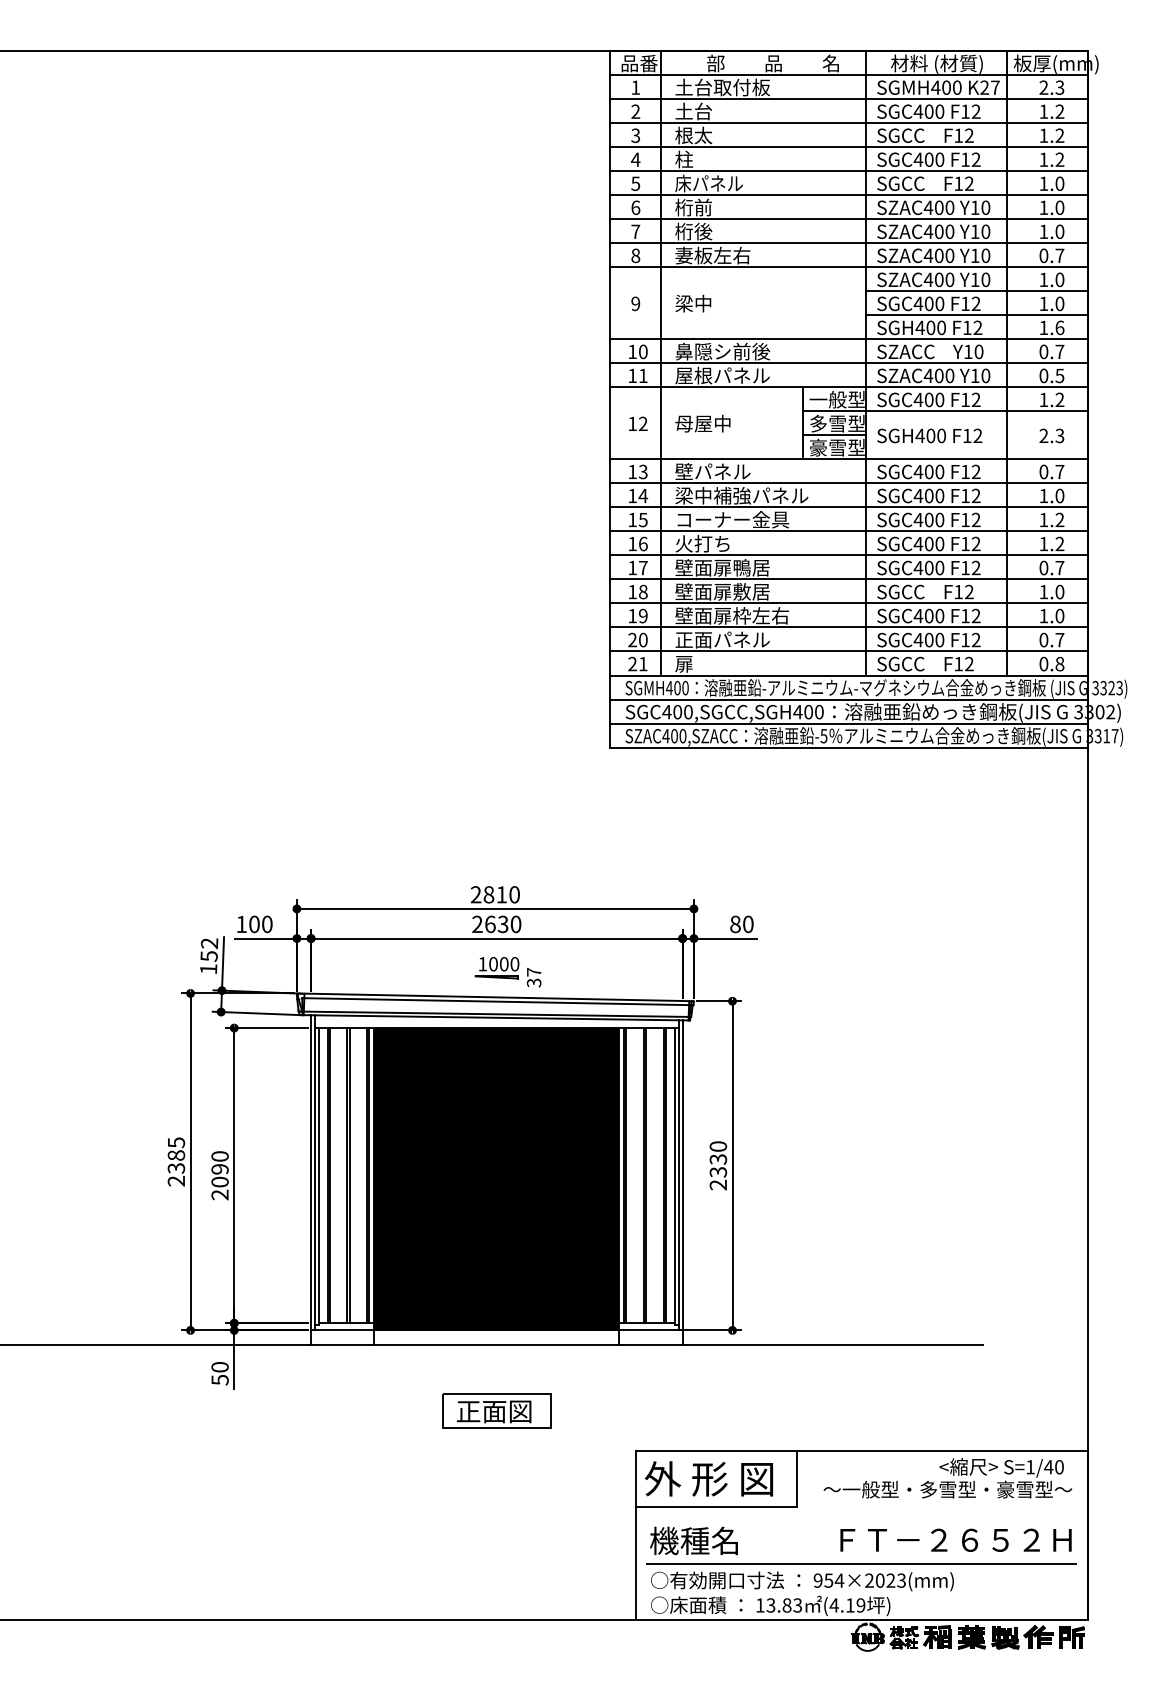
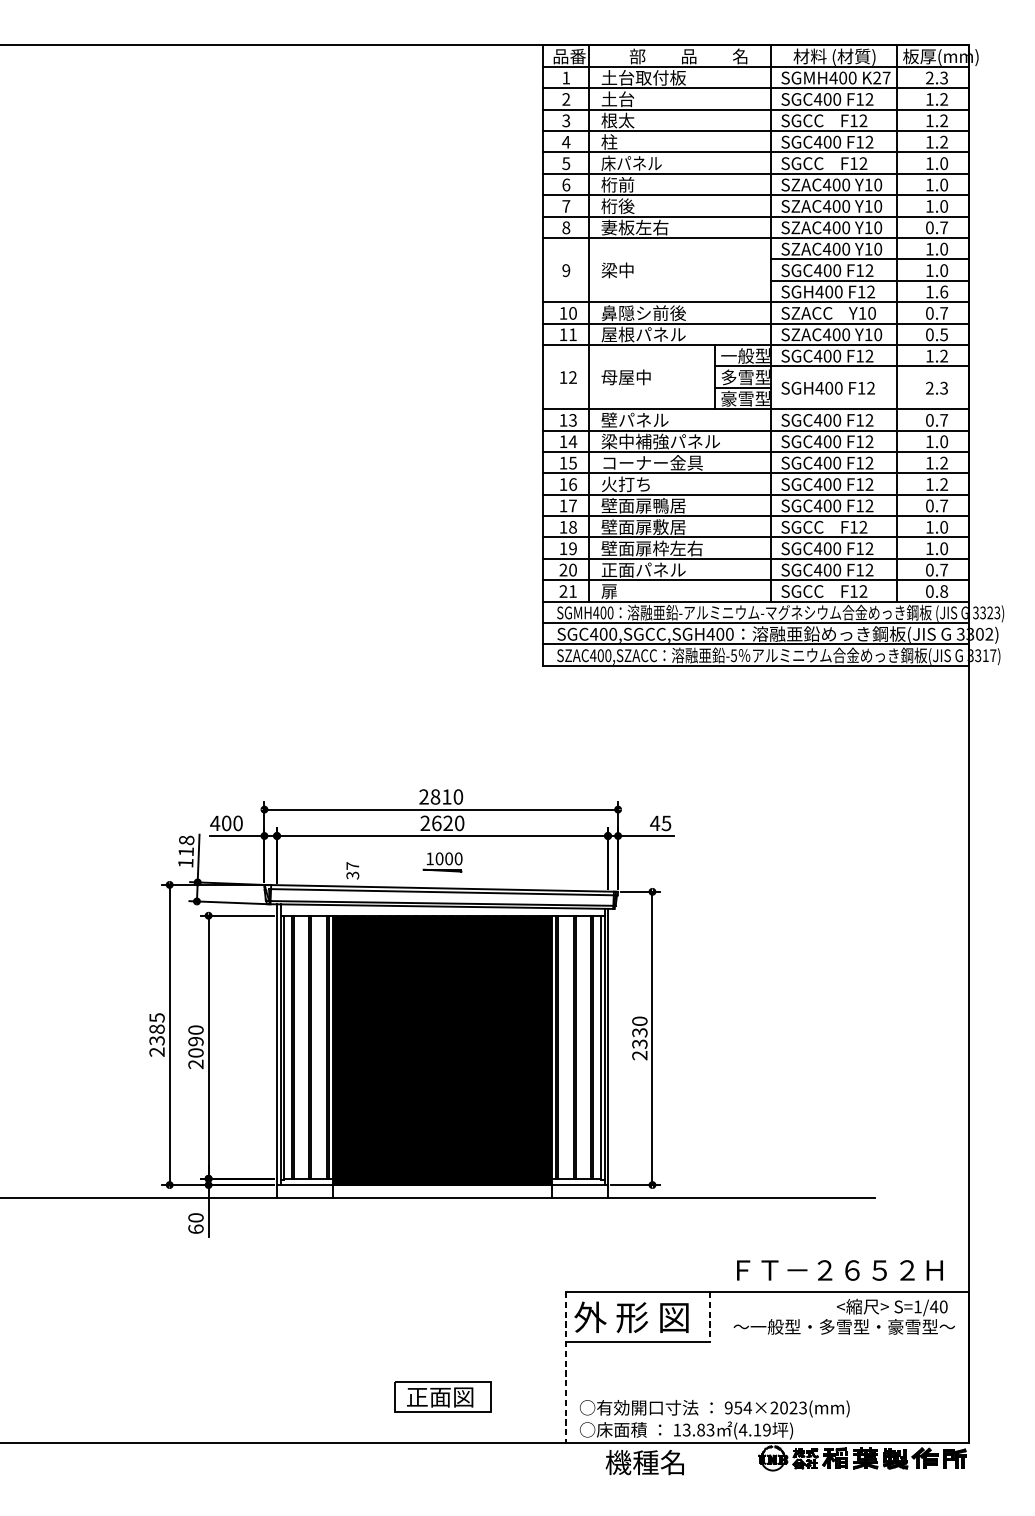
text: (241, 924) -> (215, 823), 100 -> 400
text: (502, 924) -> (447, 823), 2630 -> 2620
text: (741, 924) -> (660, 823), 80 -> 45
text: (209, 950) -> (186, 846), 152 -> 118
text: (533, 977) -> (352, 870), moved
text: (219, 1379) -> (195, 1228), 50 -> 60
part: (496, 1410) -> (442, 1396), moved
line: (797, 1479) -> (710, 1317), solid -> dashed
line: (635, 1535) -> (566, 1367), solid -> dashed
text: (955, 1539) -> (839, 1269), moved
text: (693, 1540) -> (644, 1462), moved
line: (861, 1563) -> (767, 1392), removed

